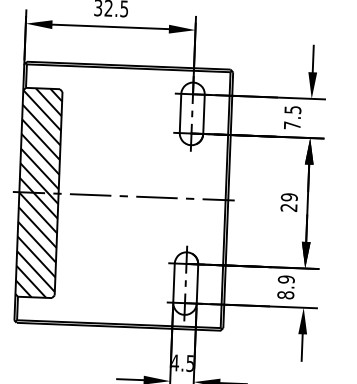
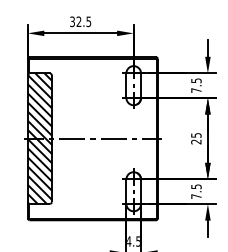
text: (289, 197) -> (196, 135), 29 -> 25
text: (286, 287) -> (196, 191), 8.9 -> 7.5

